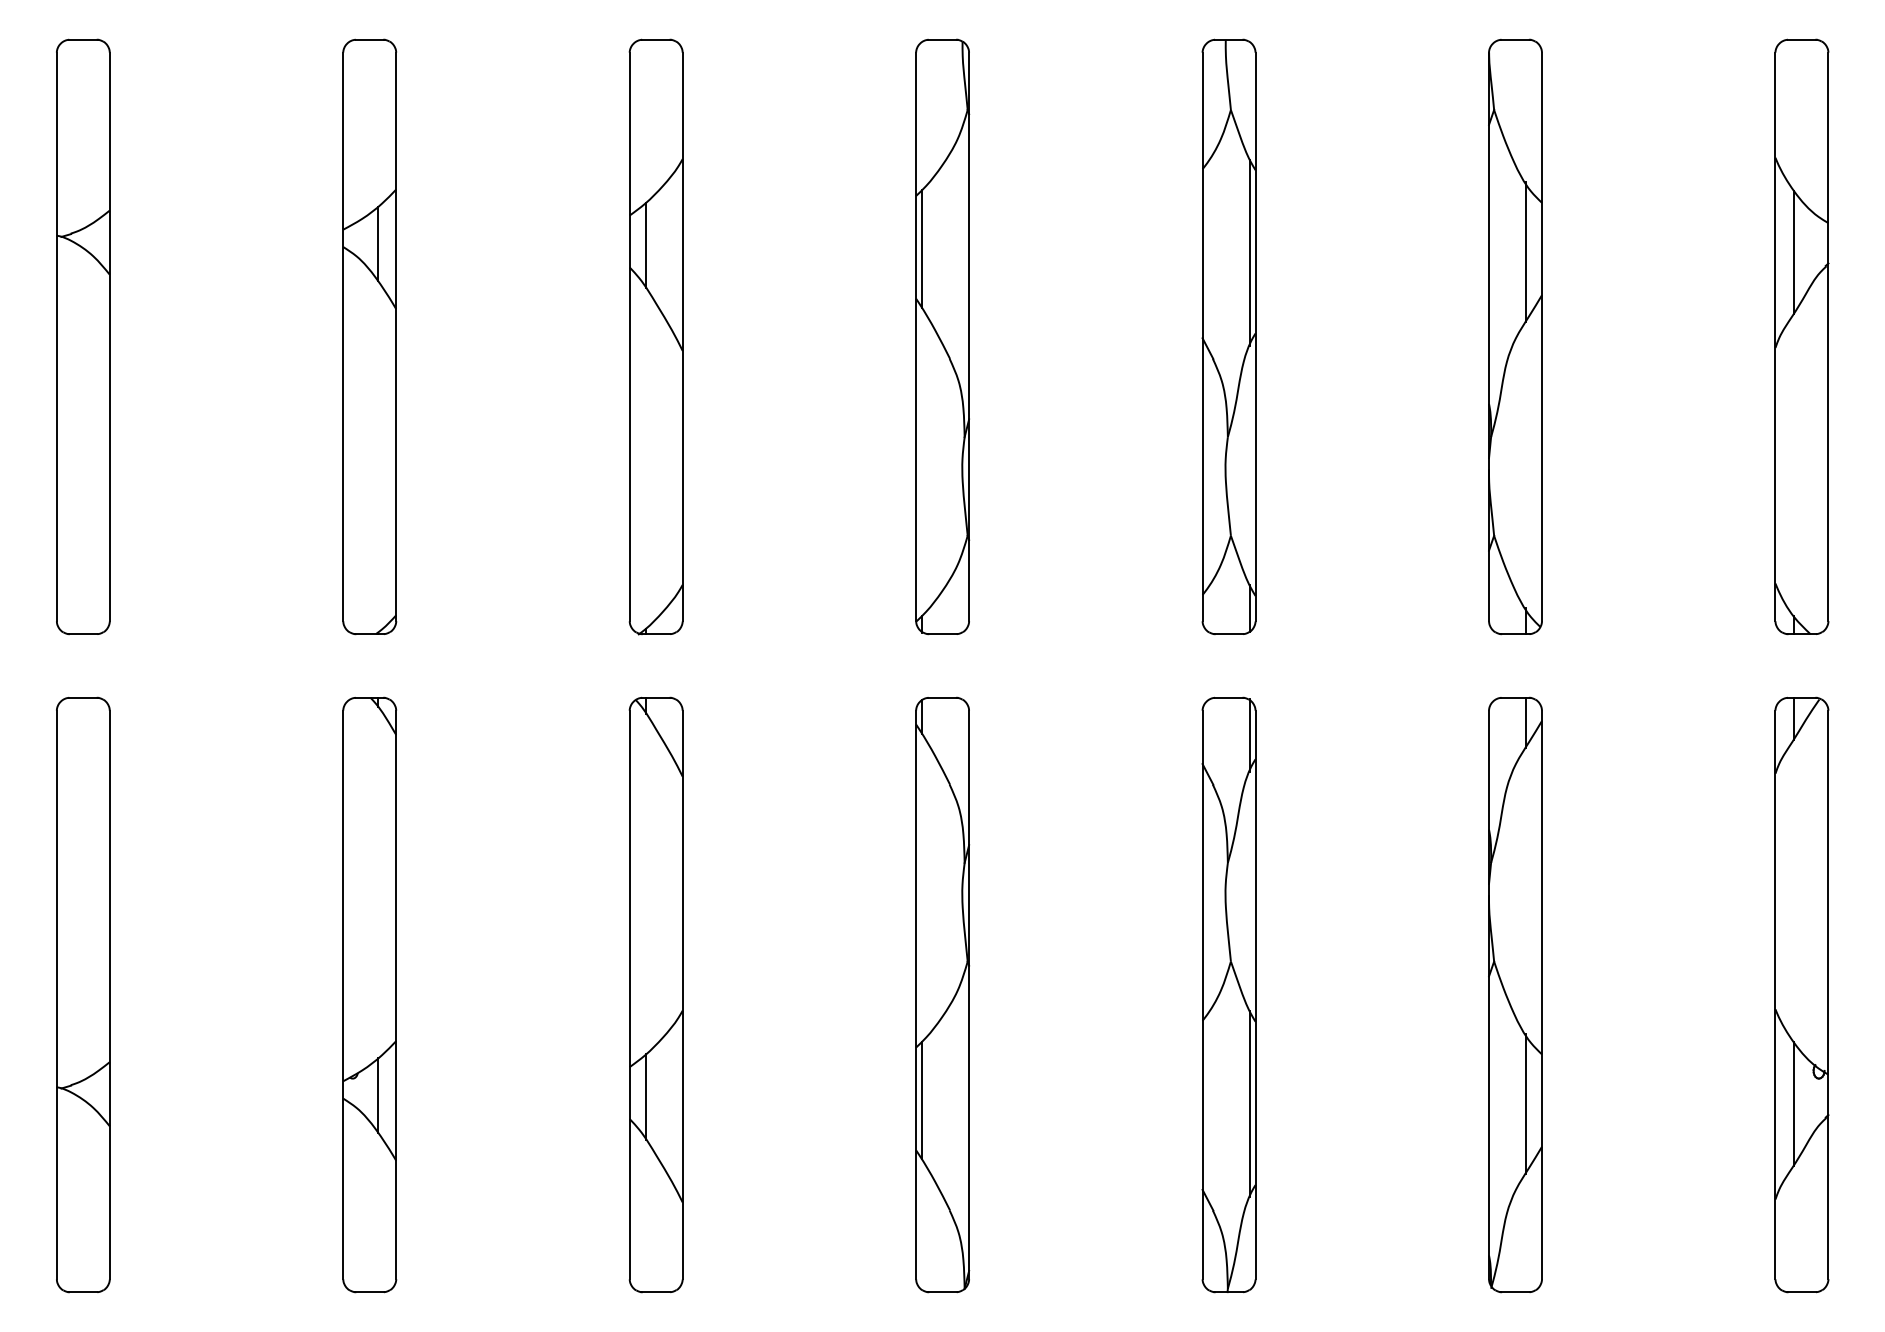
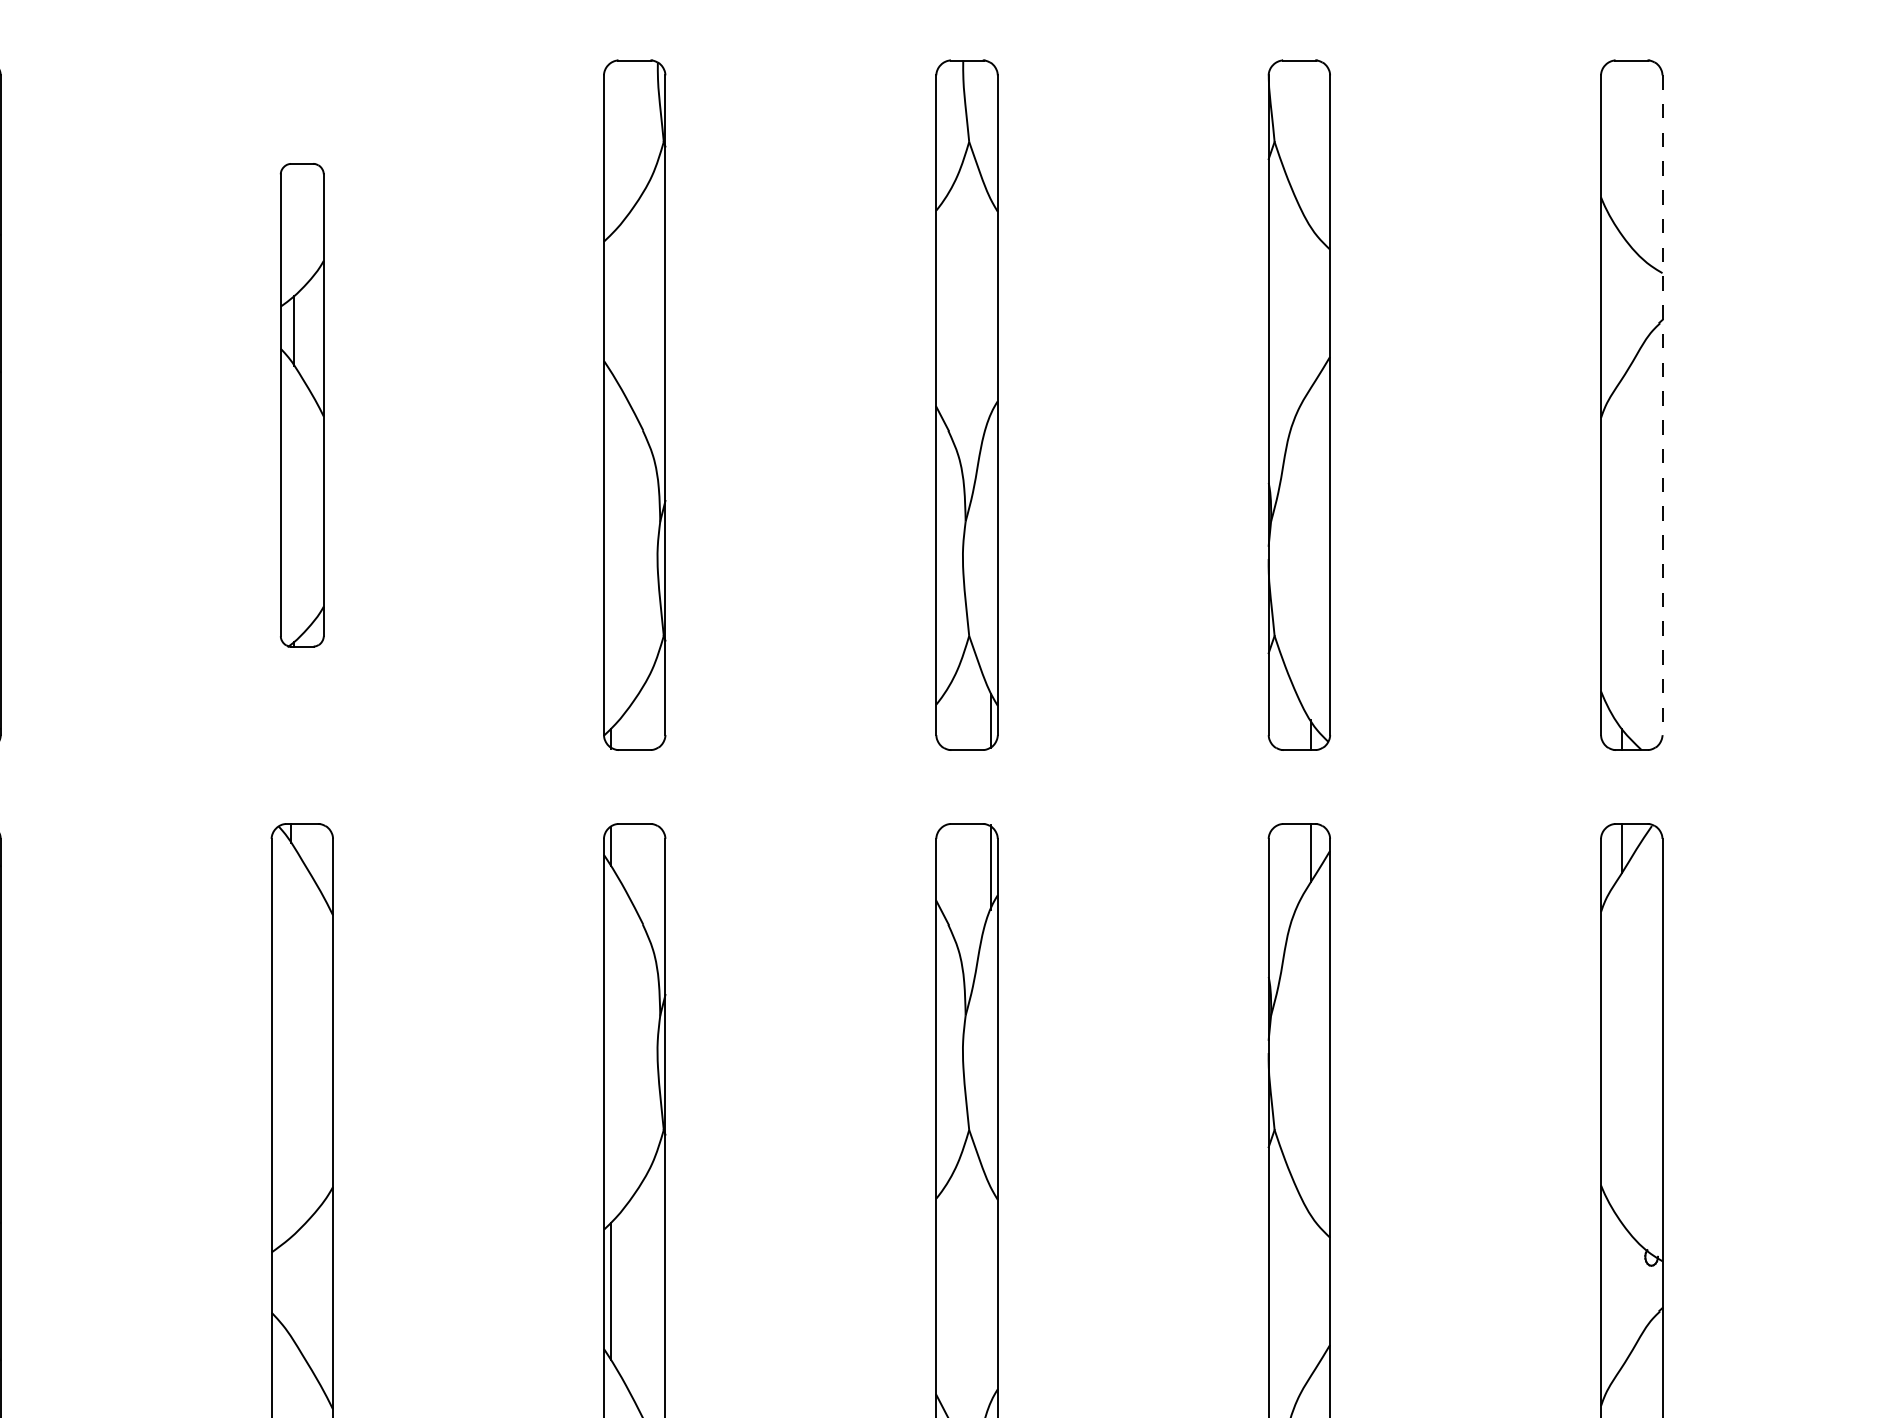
line: (921, 248) -> (610, 302), removed
line: (1525, 251) -> (1311, 306), removed
line: (1793, 251) -> (1621, 306), removed
line: (1249, 252) -> (990, 307), removed
part: (655, 336) -> (301, 404), size x0.7
line: (1828, 337) -> (1662, 405), solid -> dashed
line: (645, 1096) -> (289, 1286), removed
line: (1525, 1103) -> (1311, 1294), removed
line: (1793, 1103) -> (1621, 1294), removed
line: (1249, 1104) -> (990, 1295), removed

